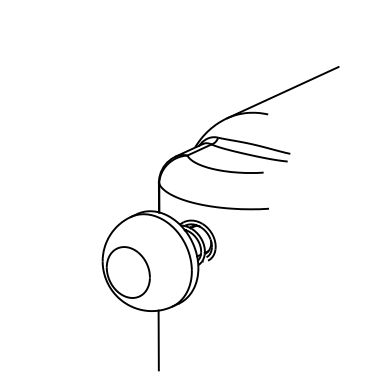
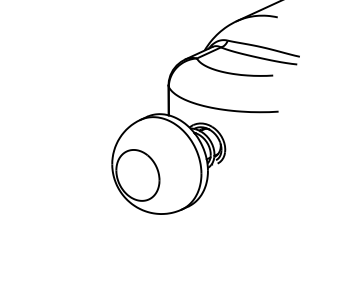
line: (158, 340) -> (168, 243), removed

